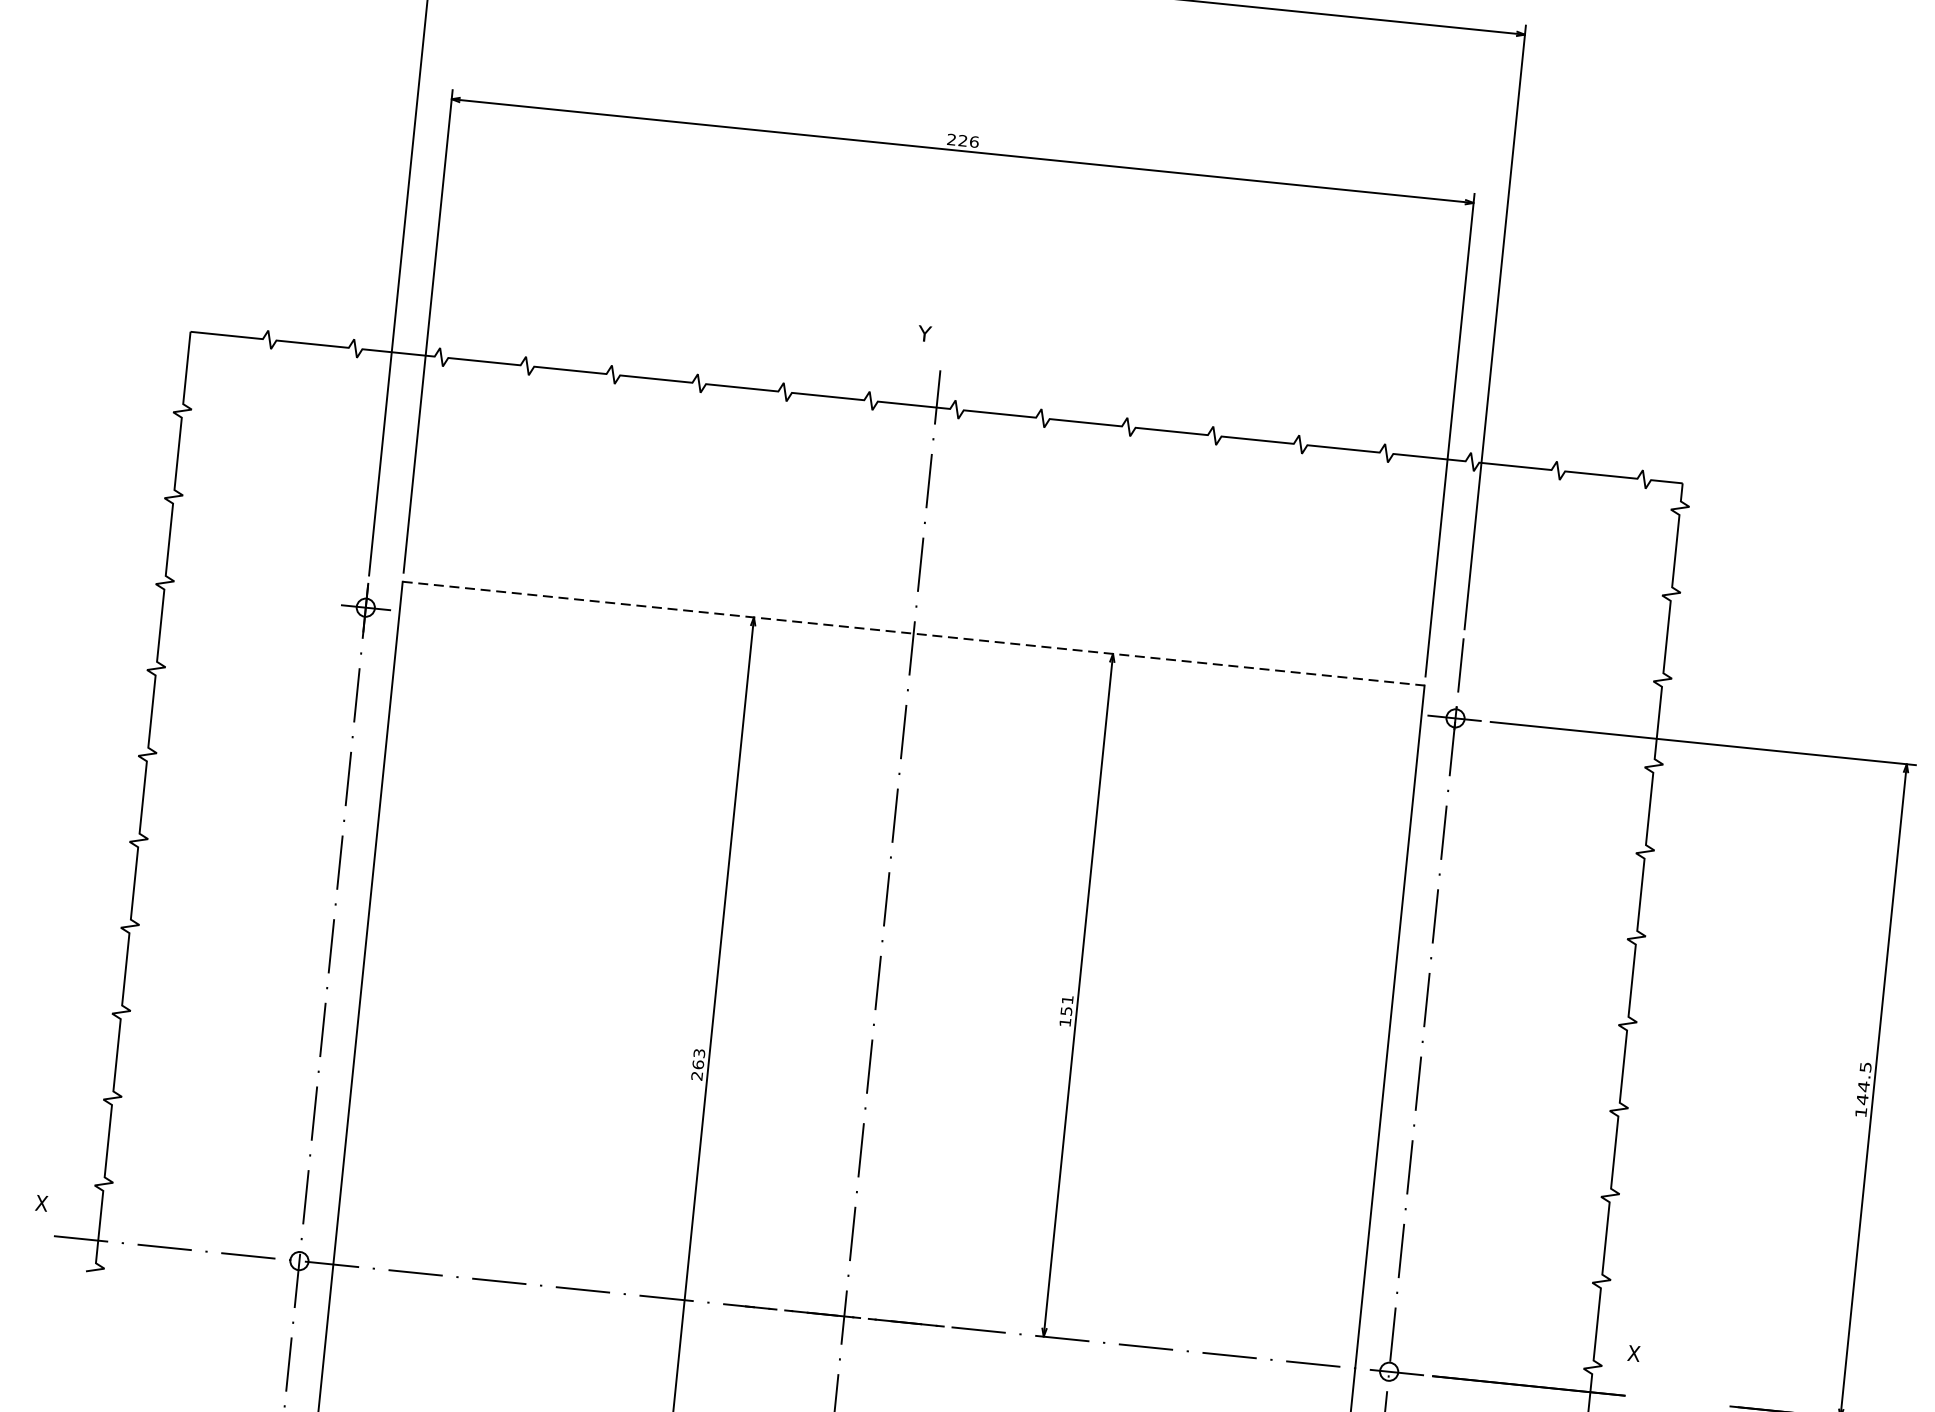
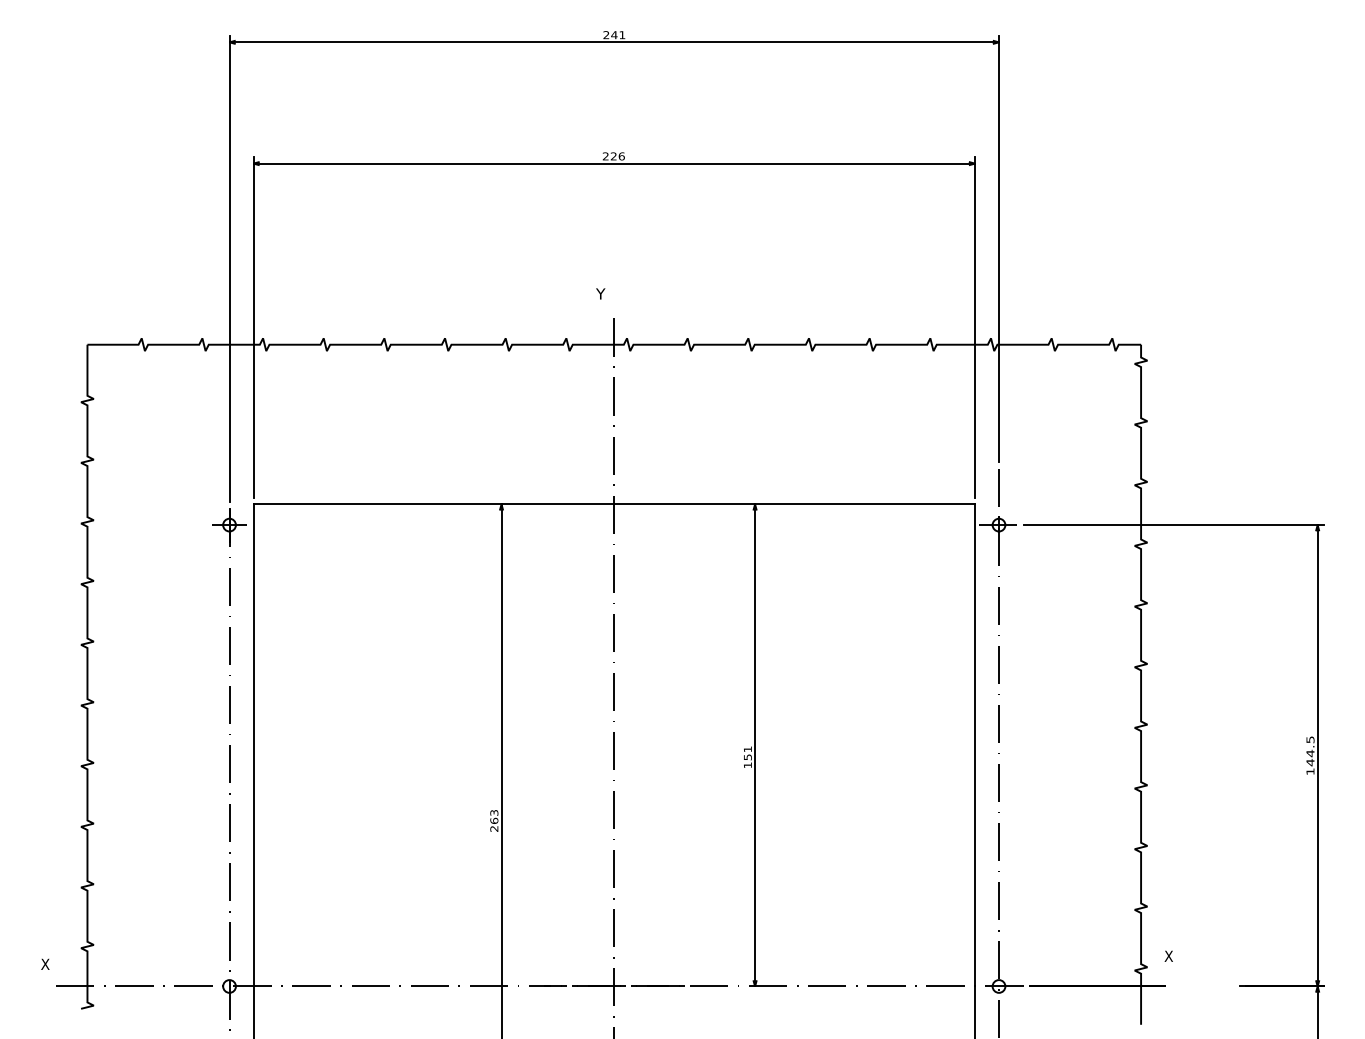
line: (913, 633) -> (614, 504), dashed -> solid

